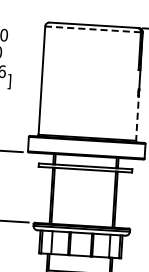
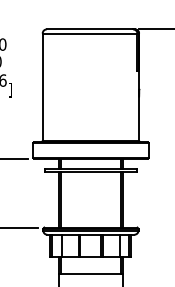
line: (92, 29) -> (89, 33), dashed -> solid
line: (138, 115) -> (139, 115), dashed -> solid

